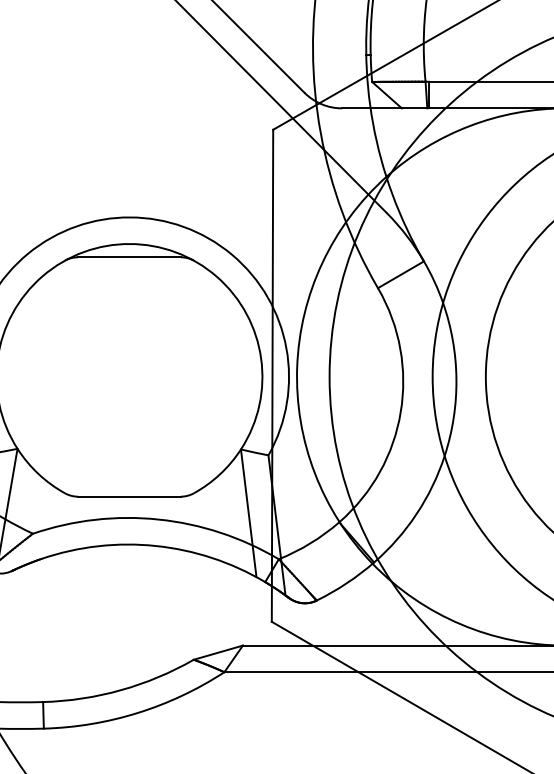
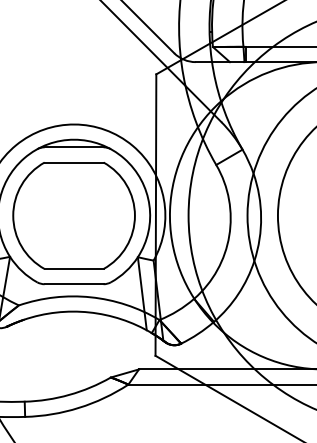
part: (128, 376) -> (73, 215), added

